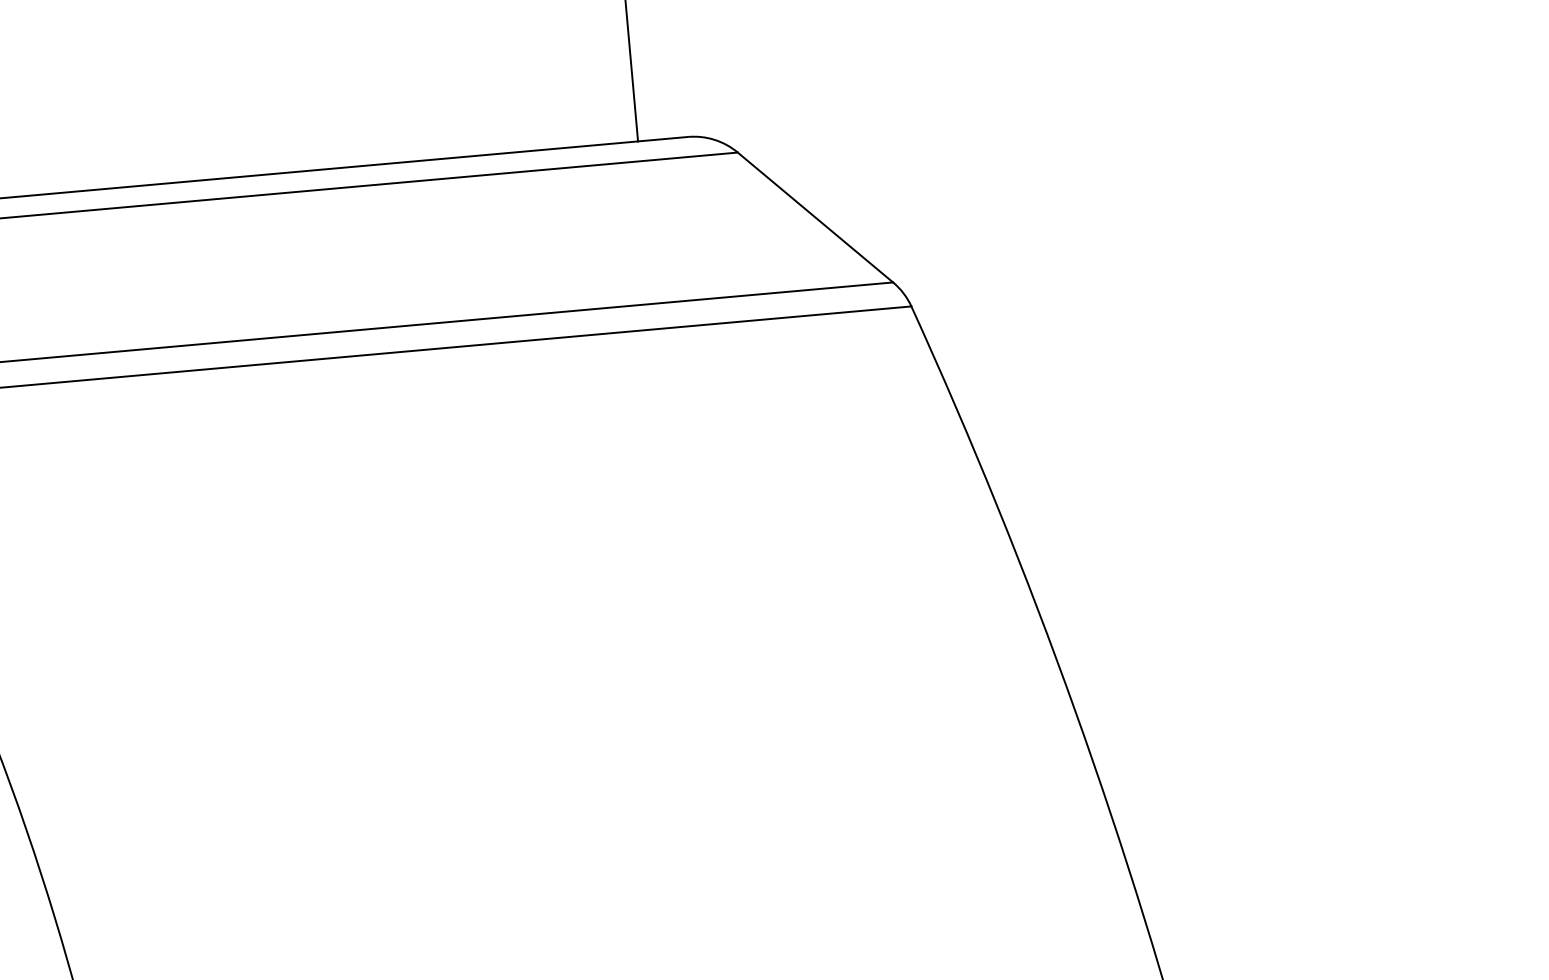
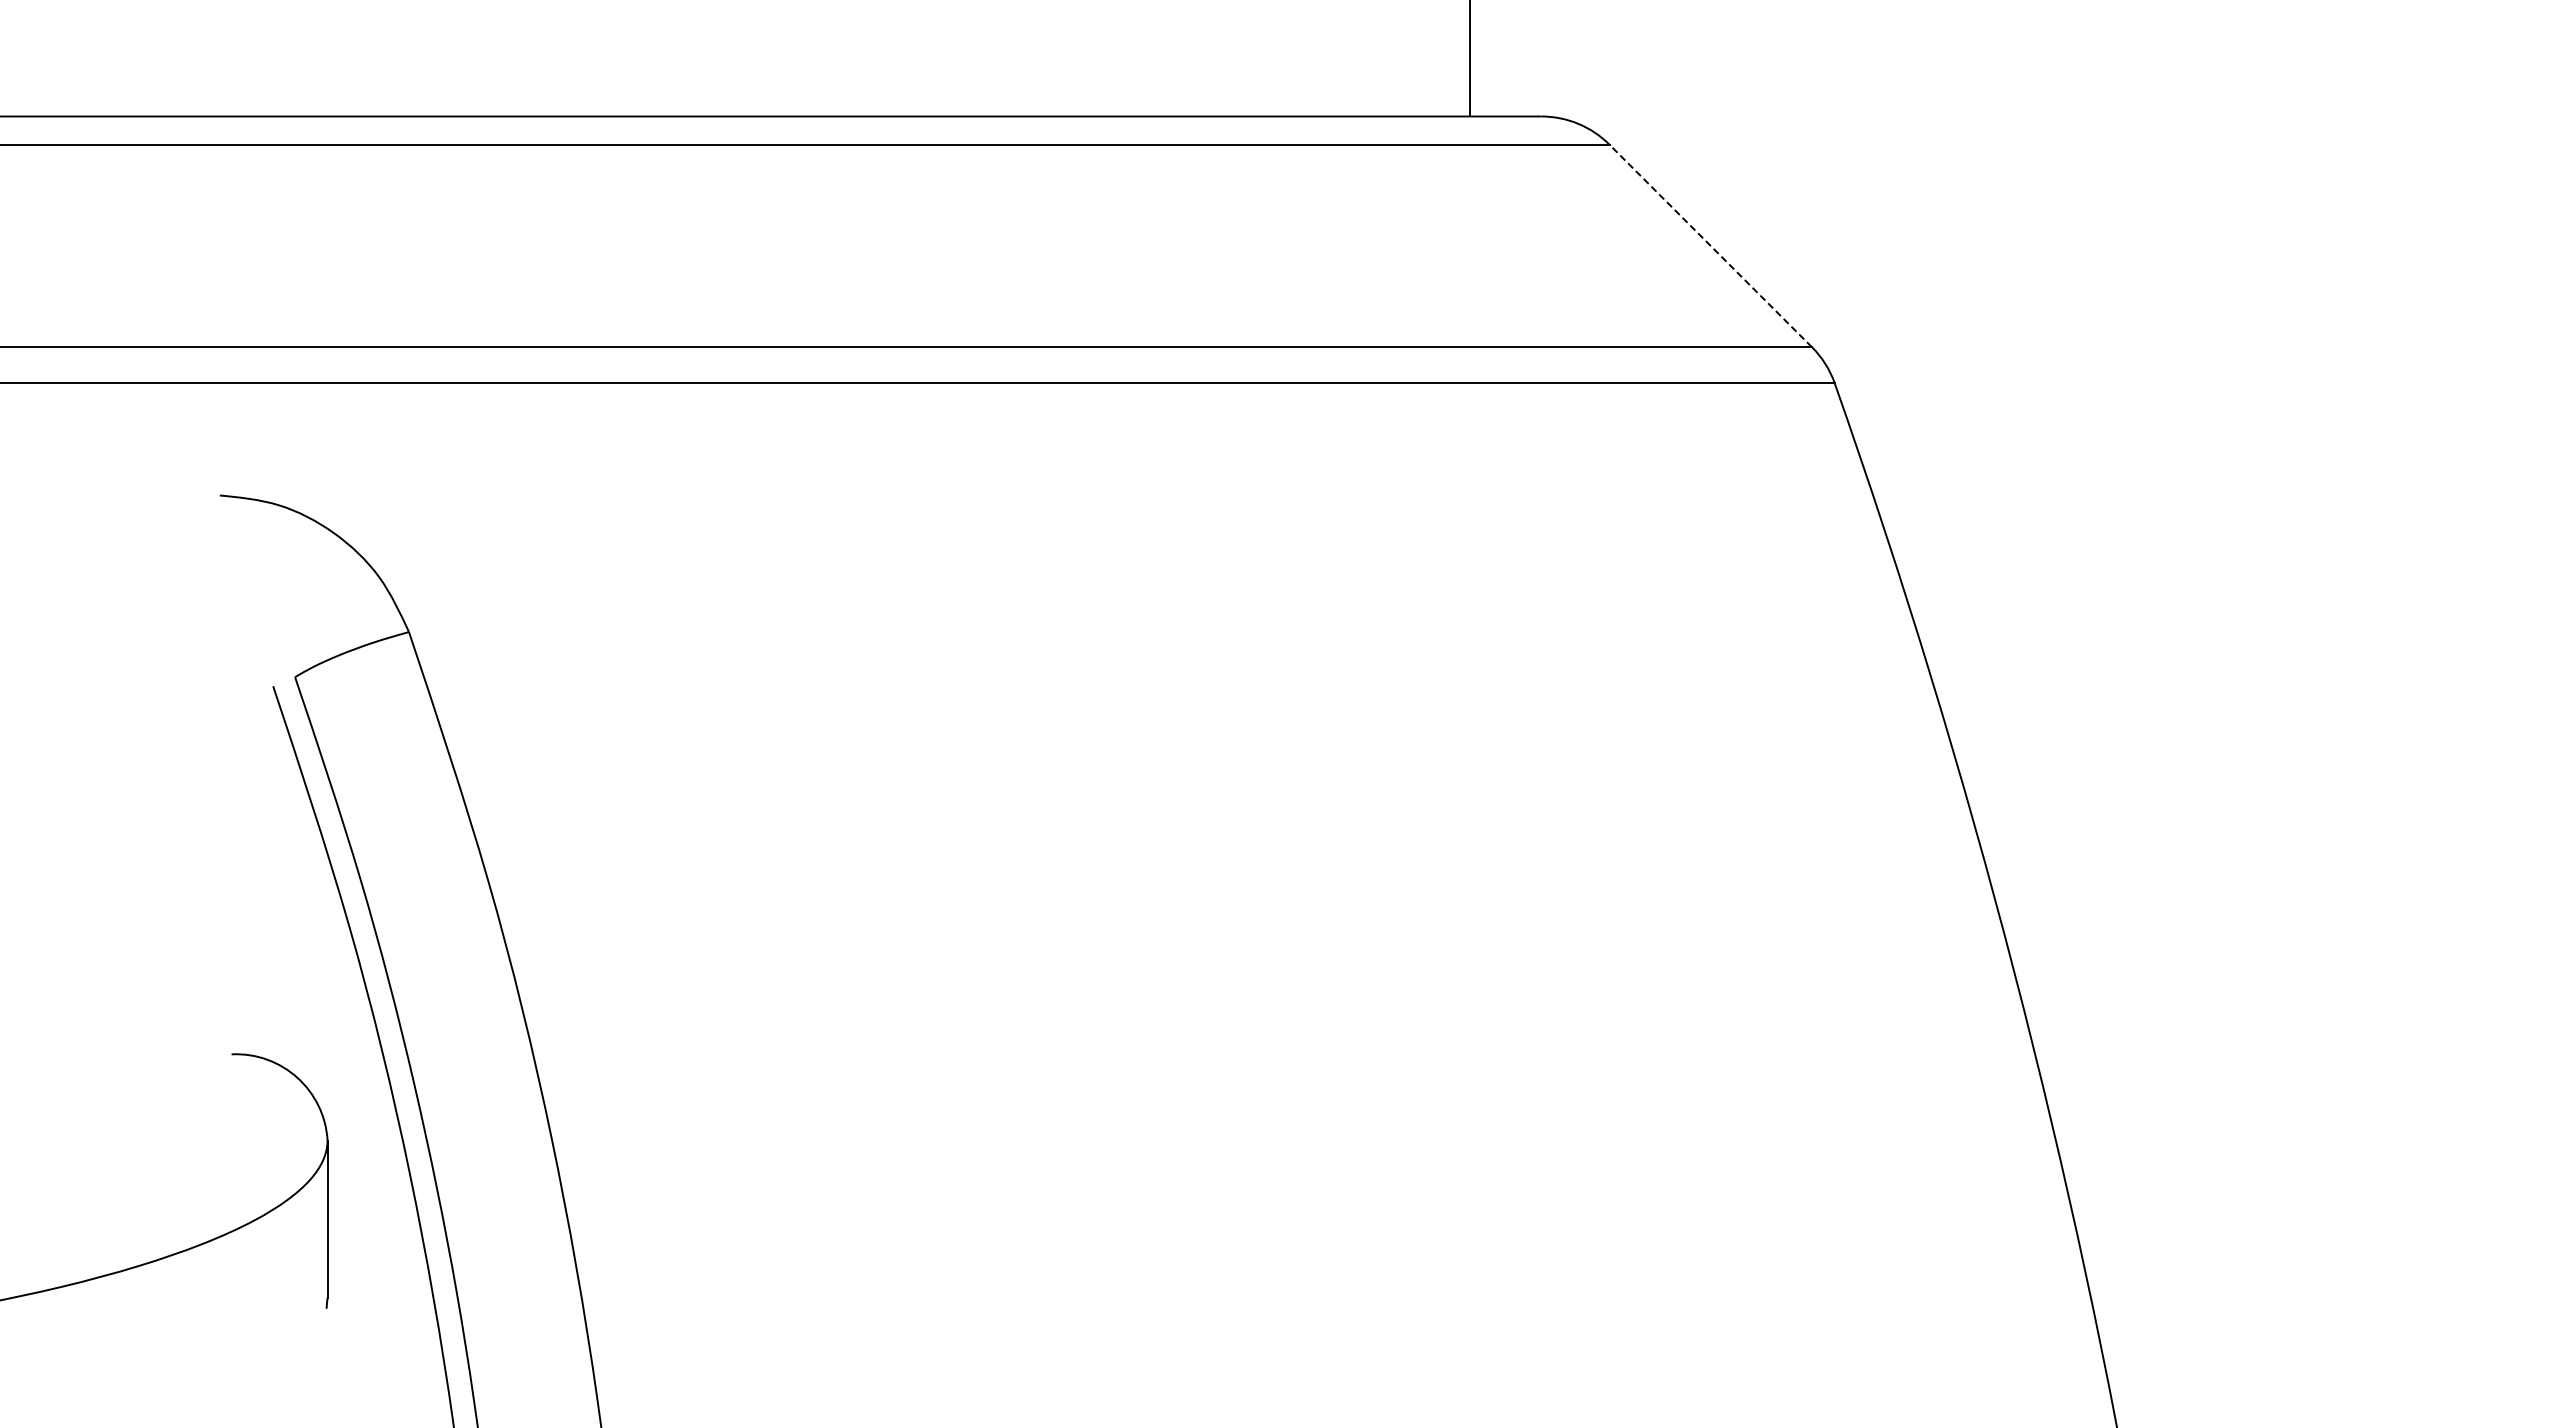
line: (815, 217) -> (1710, 245), solid -> dashed

